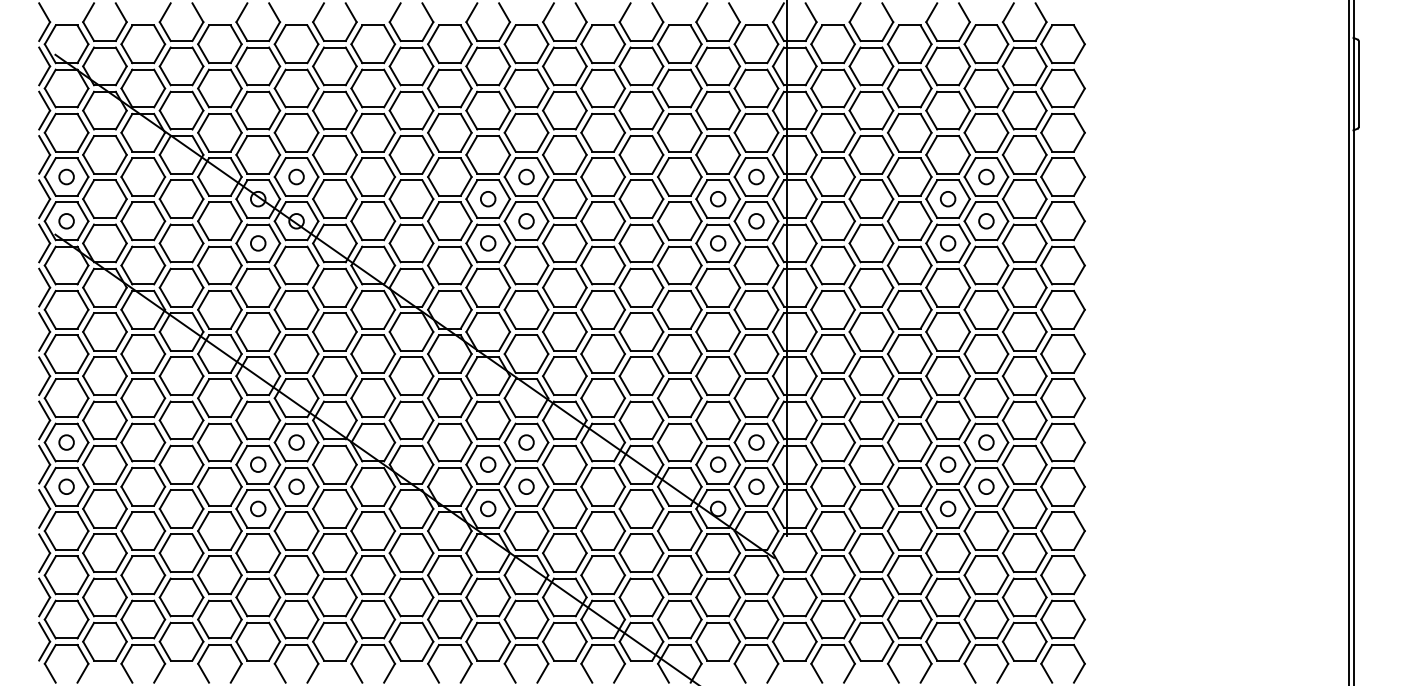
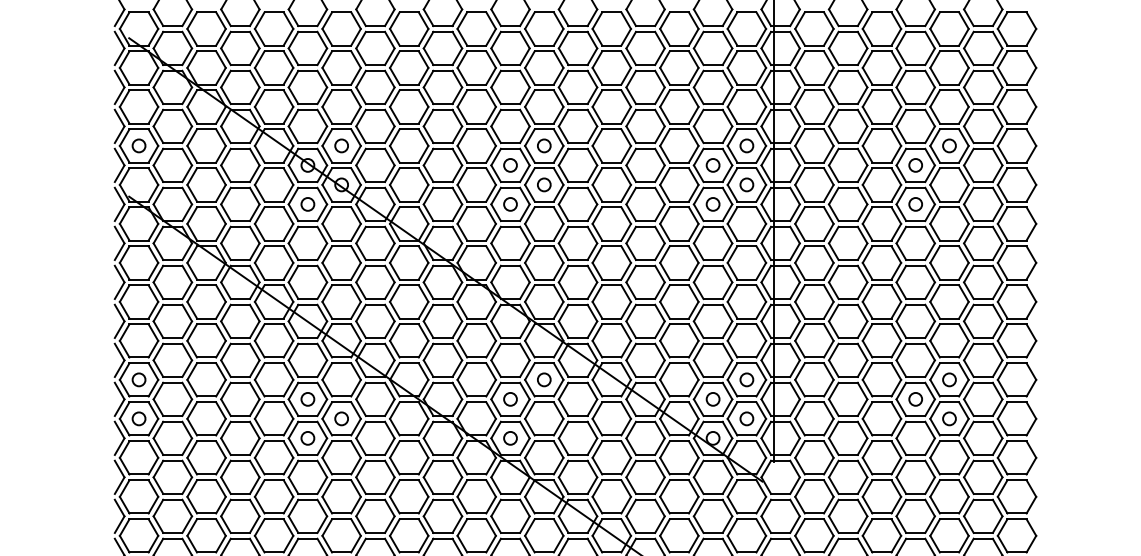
circle: (66, 221) -> (138, 185), removed
circle: (986, 221) -> (949, 185), removed
circle: (296, 442) -> (341, 379), removed
circle: (526, 486) -> (544, 418), removed
circle: (948, 508) -> (916, 437), removed

